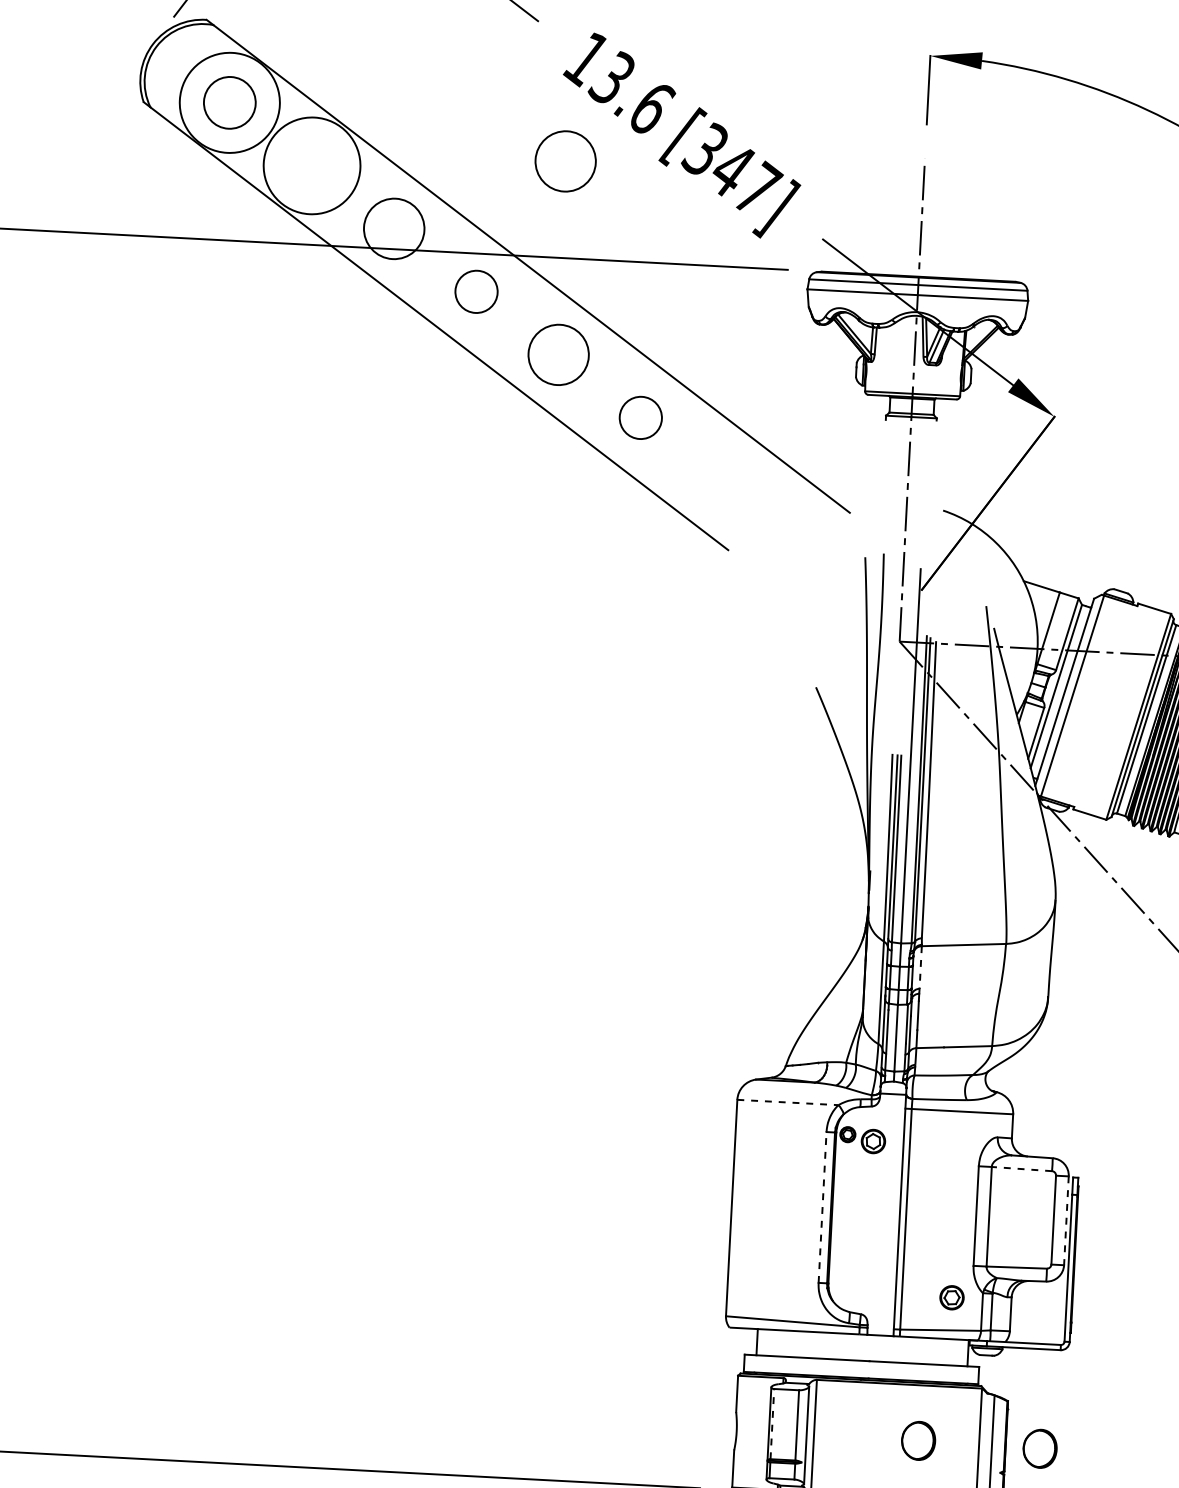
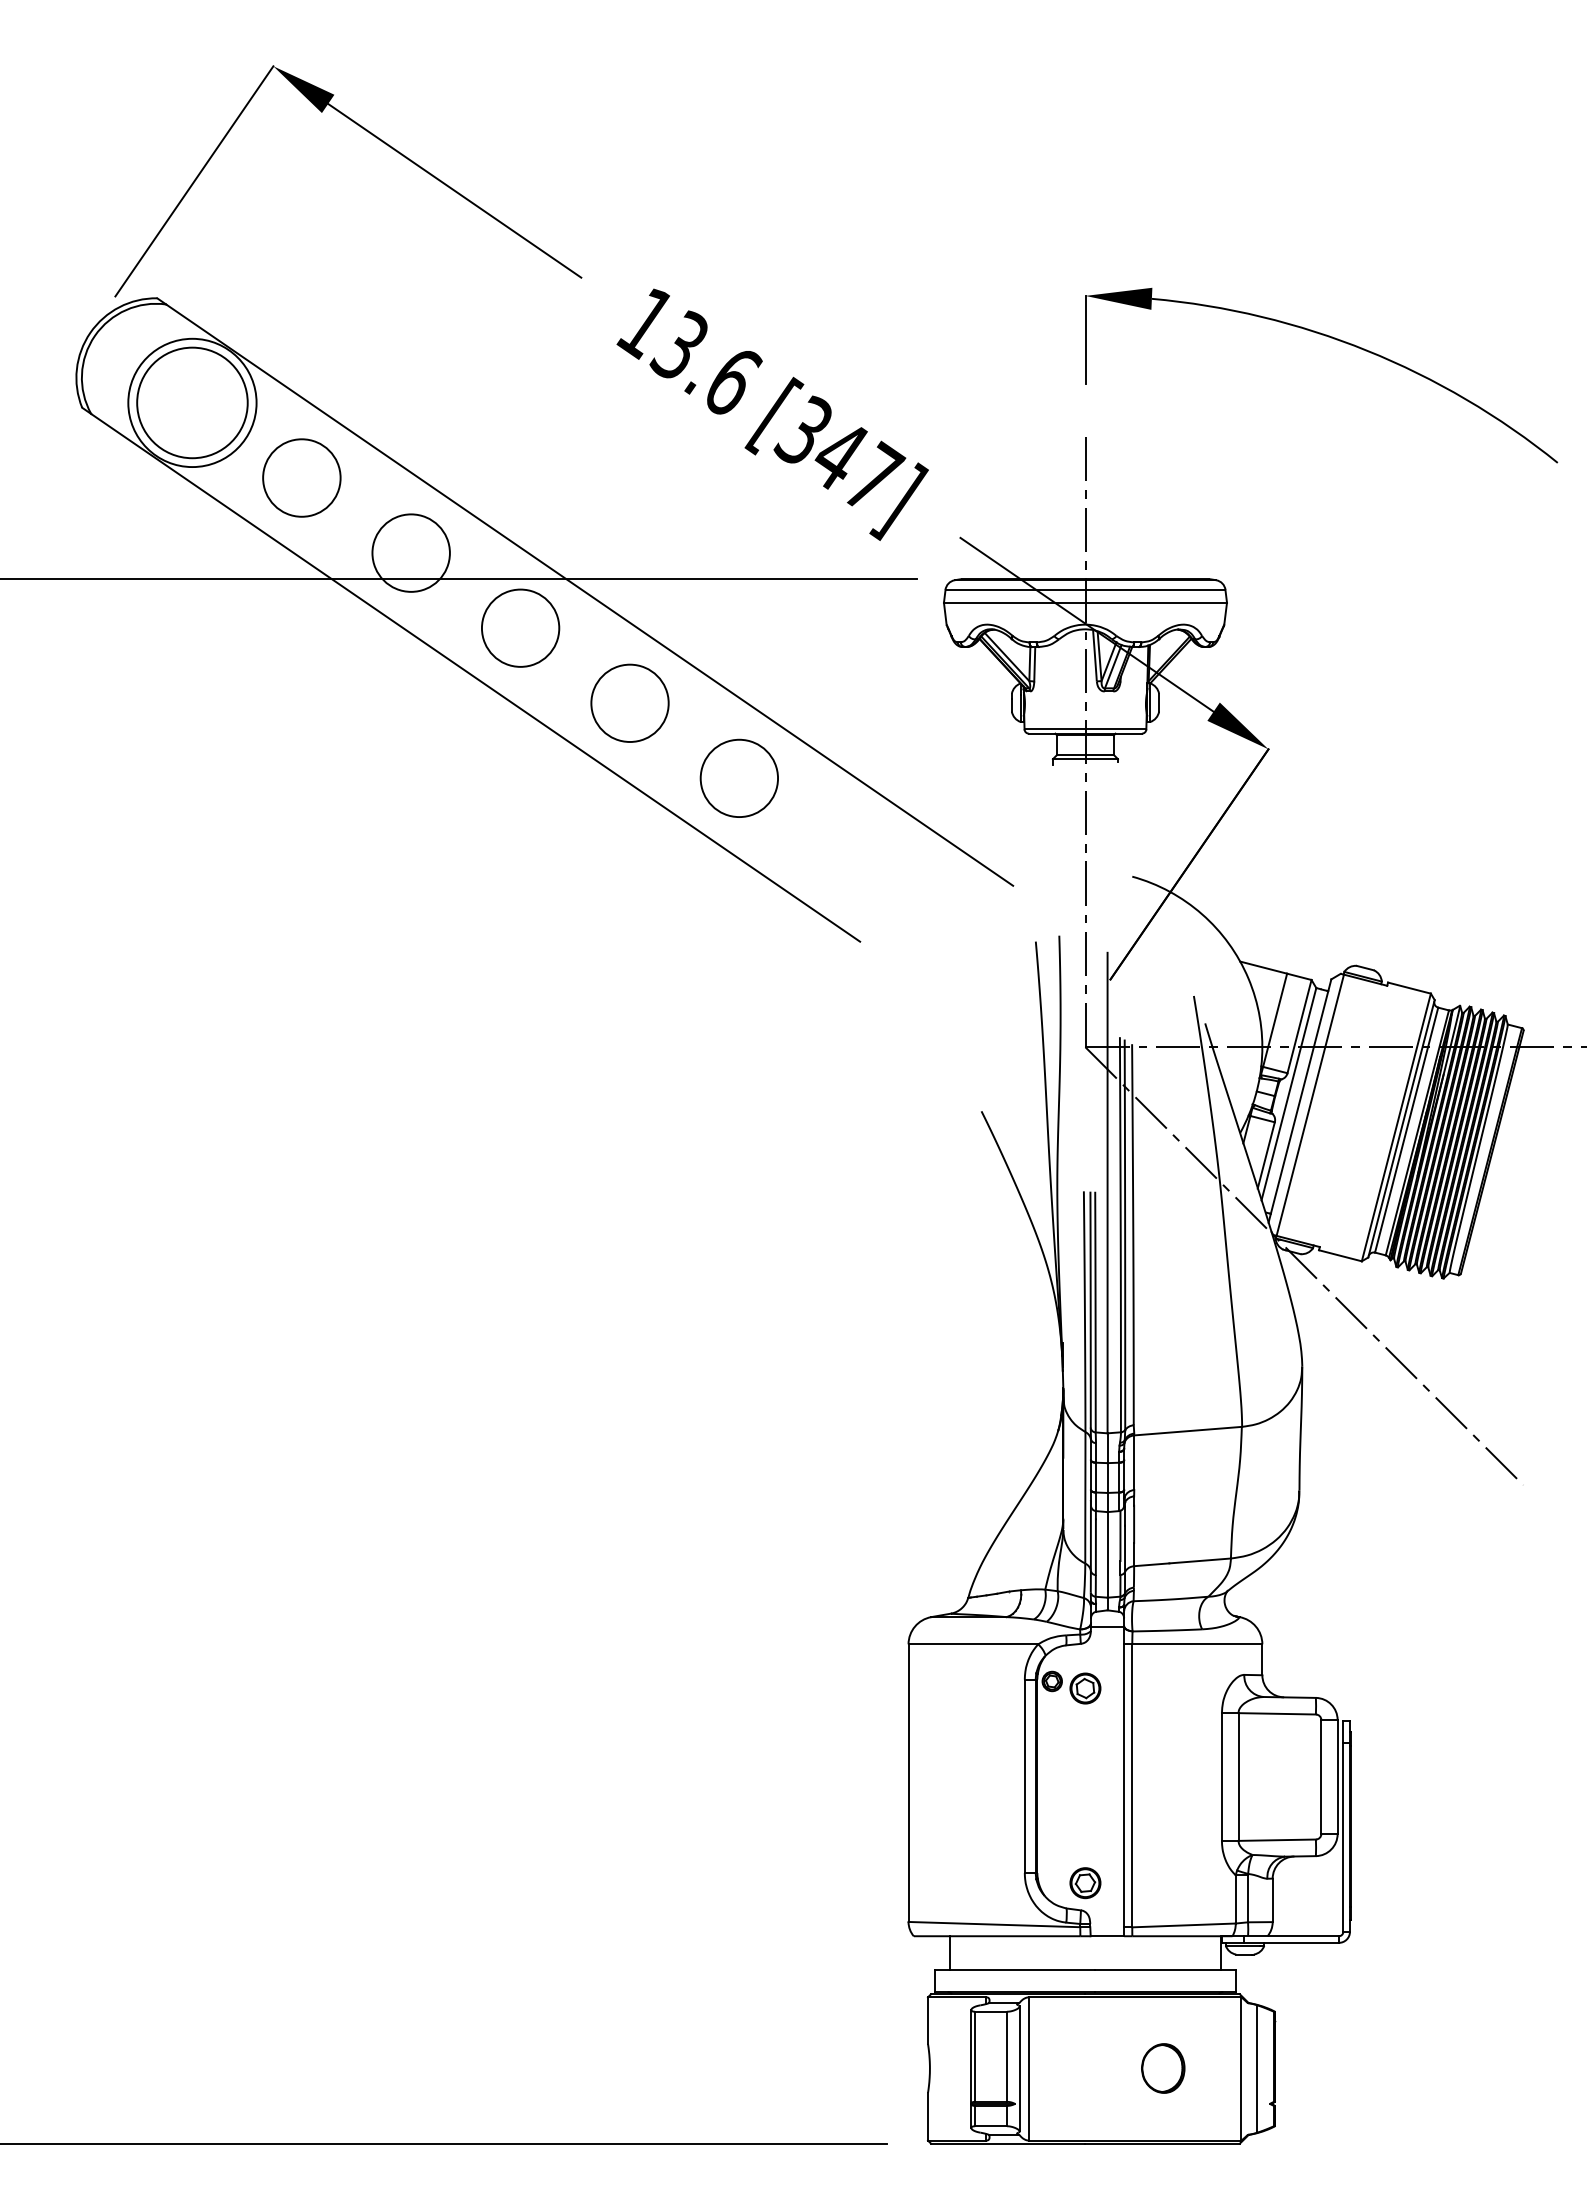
circle: (229, 102) -> (192, 402), size x1.67
circle: (565, 160) -> (625, 454), removed
circle: (311, 165) -> (301, 477), size x0.62
circle: (476, 291) -> (520, 627), size x1.43
circle: (640, 417) -> (739, 778), size x1.43
line: (920, 968) -> (1134, 1463), dashed -> solid
line: (787, 1102) -> (973, 1644), dashed -> solid
line: (1022, 1168) -> (1277, 1713), dashed -> solid
line: (822, 1207) -> (1024, 1776), dashed -> solid
line: (1066, 1221) -> (1337, 1777), dashed -> solid
part: (952, 1298) -> (1085, 1883), moved
line: (772, 1423) -> (975, 2056), dashed -> solid
part: (1040, 1448) -> (1319, 2070), removed

